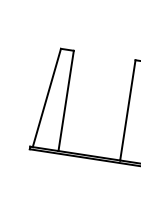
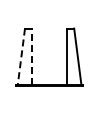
line: (46, 99) -> (21, 57), solid -> dashed
line: (66, 100) -> (32, 56), solid -> dashed

